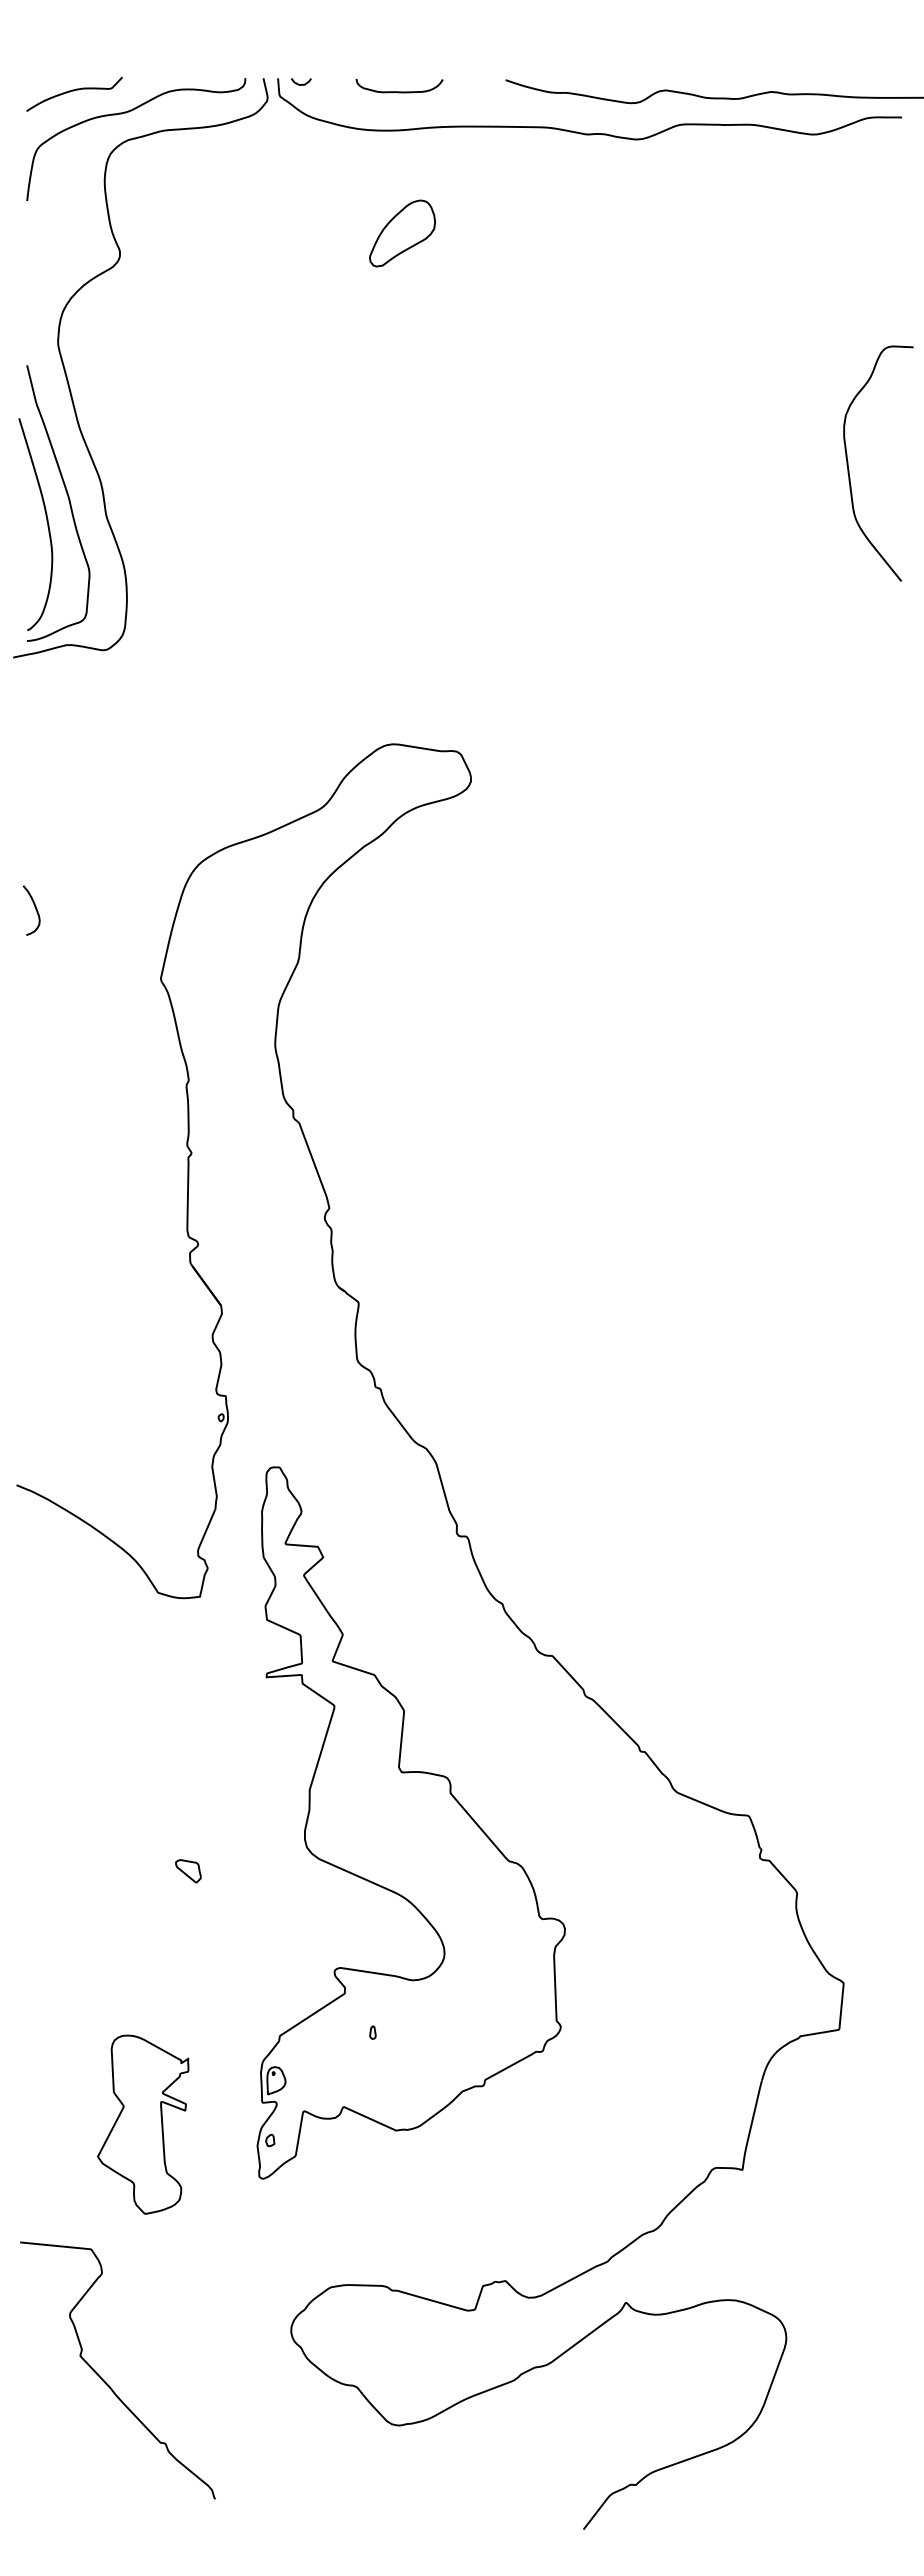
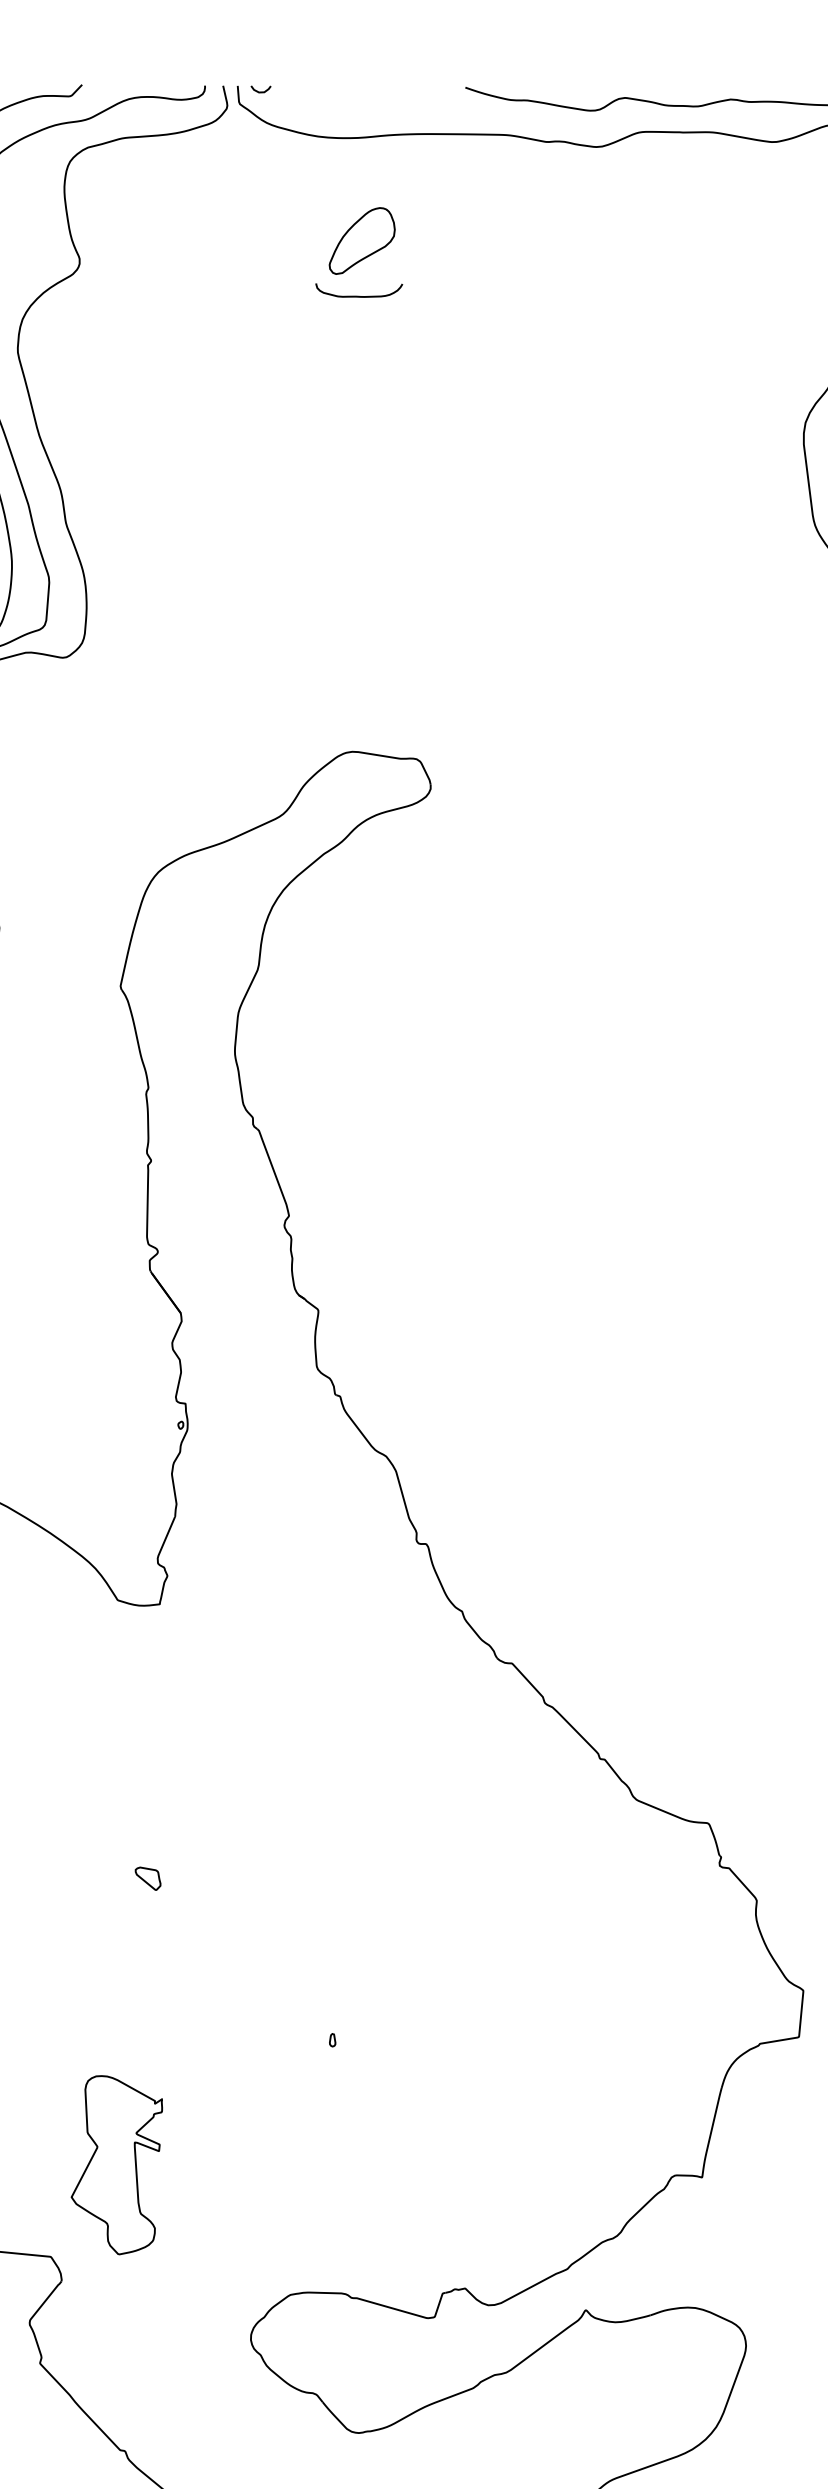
curve: (399, 91) -> (359, 296), moved
part: (410, 1822) -> (370, 1830), removed
part: (143, 2124) -> (117, 2165), moved

